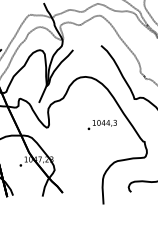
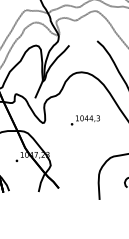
text: (101, 124) -> (84, 119), moved

